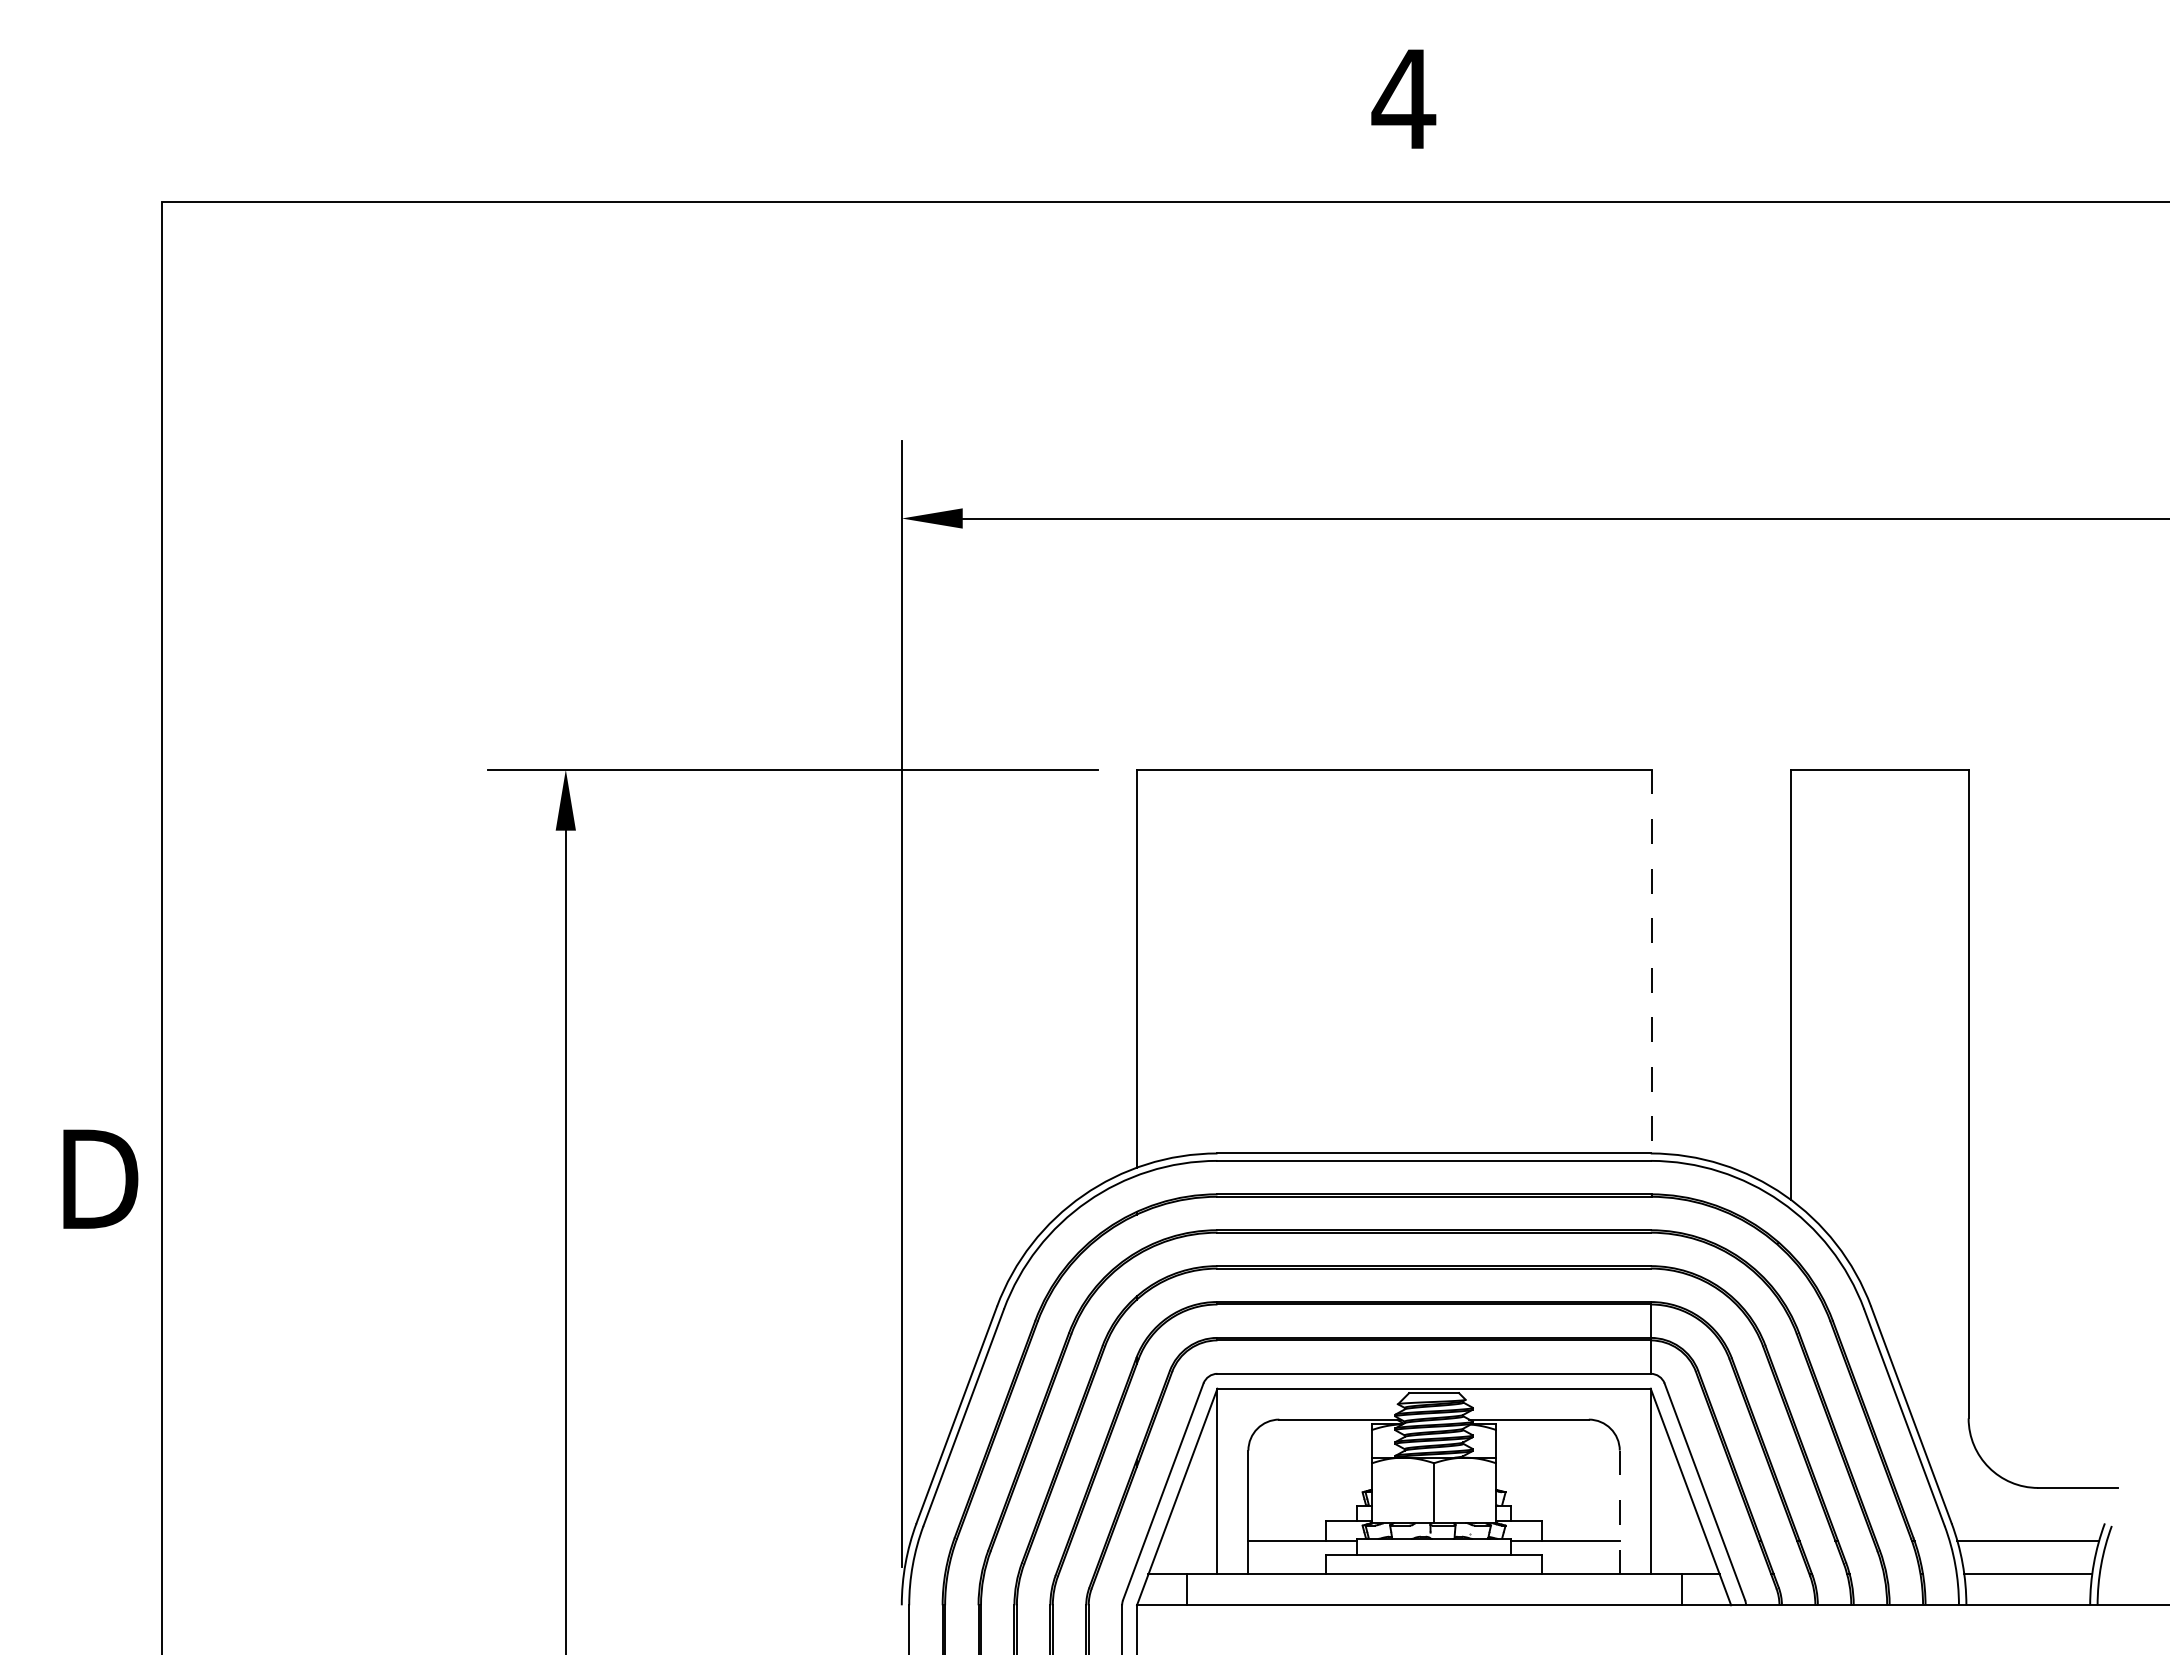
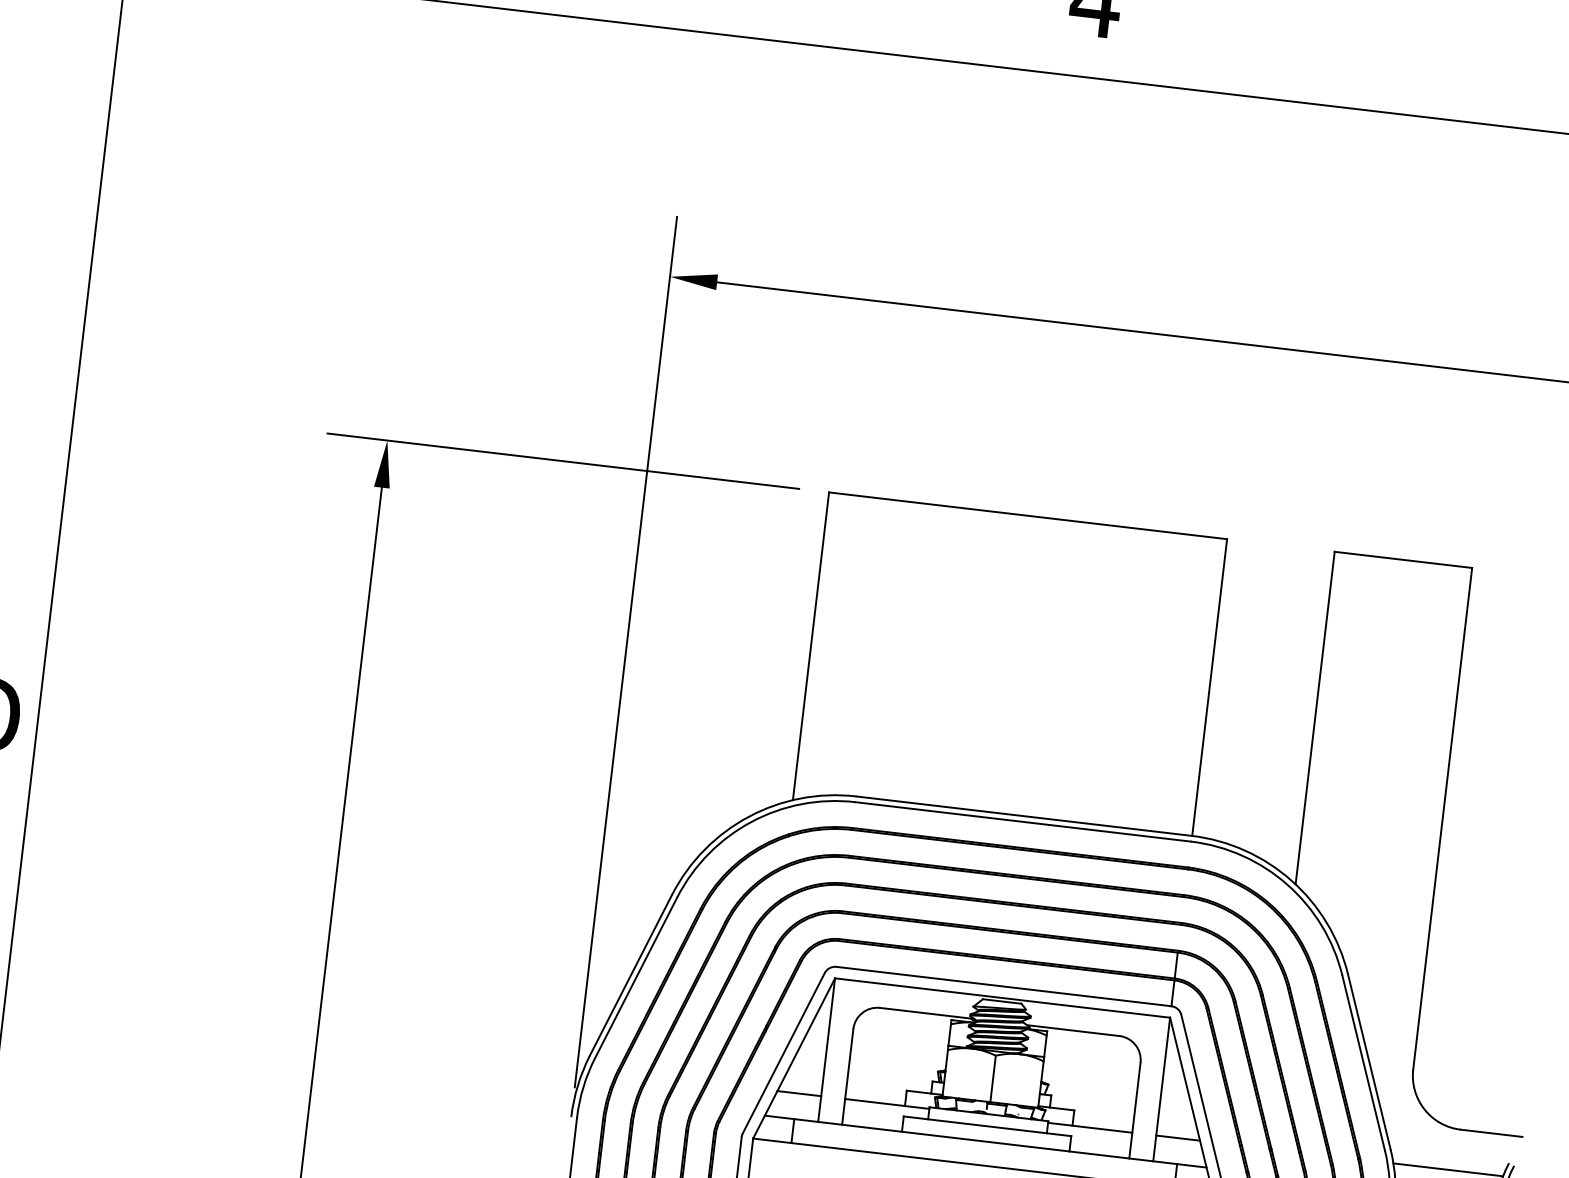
line: (1651, 961) -> (1209, 687), dashed -> solid
line: (1619, 1512) -> (1134, 1110), dashed -> solid
line: (1188, 1541) -> (798, 1093), added
line: (1678, 1541) -> (1177, 1138), added

